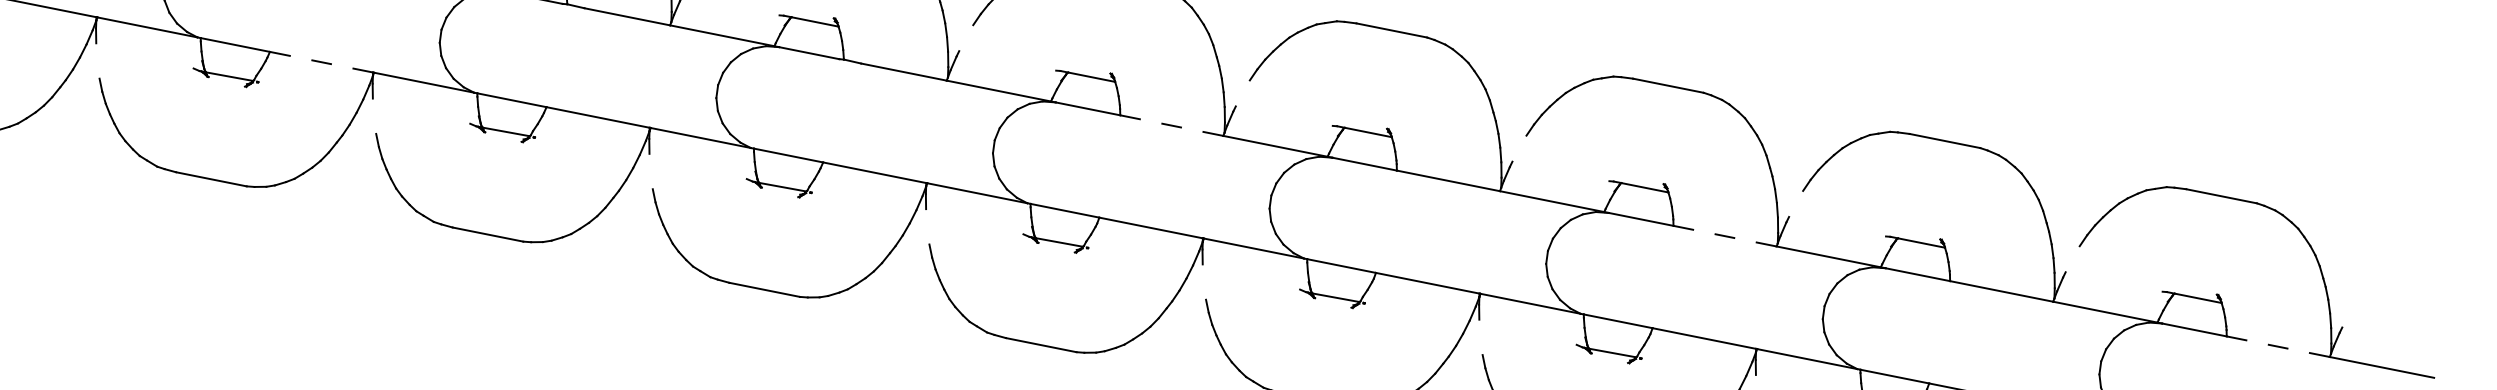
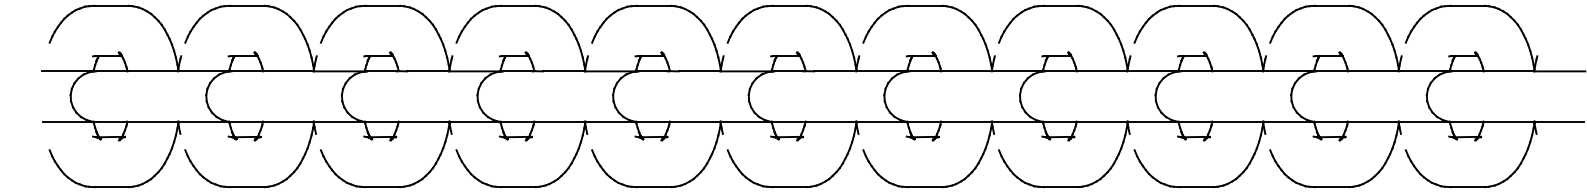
line: (321, 61) -> (559, 121), dashed -> solid
line: (1171, 125) -> (966, 71), dashed -> solid
line: (1726, 236) -> (1238, 71), dashed -> solid
line: (2279, 347) -> (1509, 71), dashed -> solid

